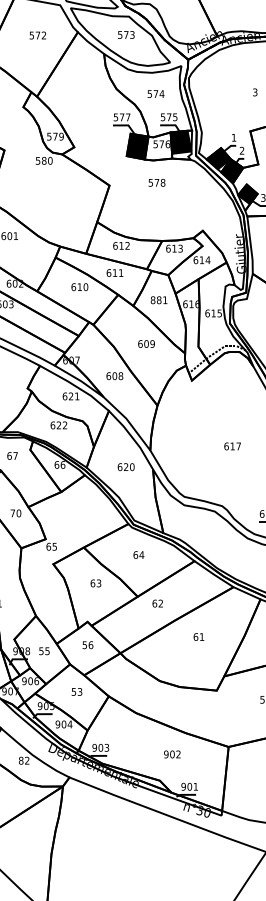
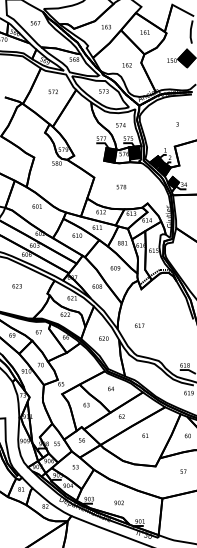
text: (157, 181) -> (121, 186), moved
text: (232, 445) -> (139, 325), moved
text: (171, 753) -> (118, 502), moved

